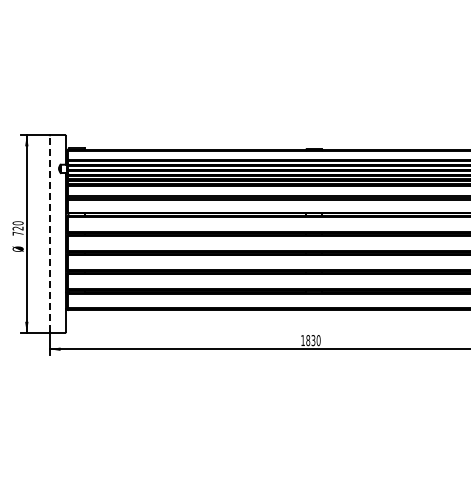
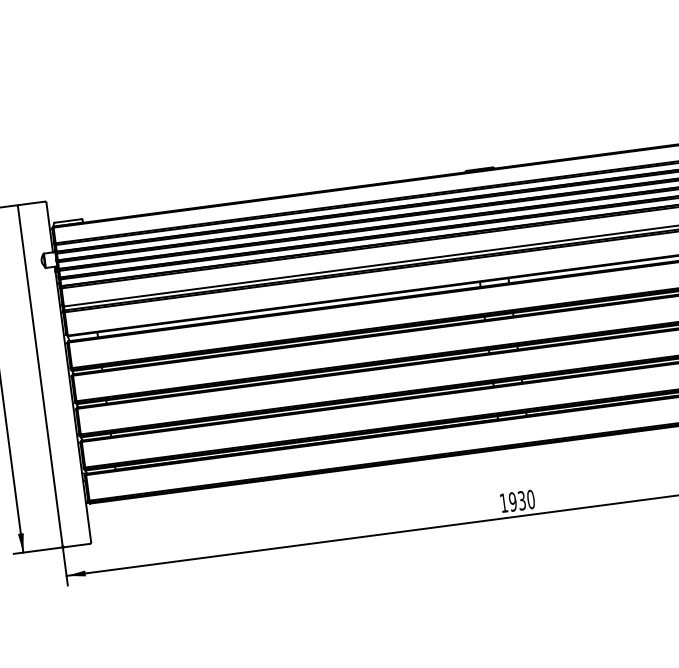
line: (49, 234) -> (40, 377), dashed -> solid
text: (308, 340) -> (513, 501), 1830 -> 1930

